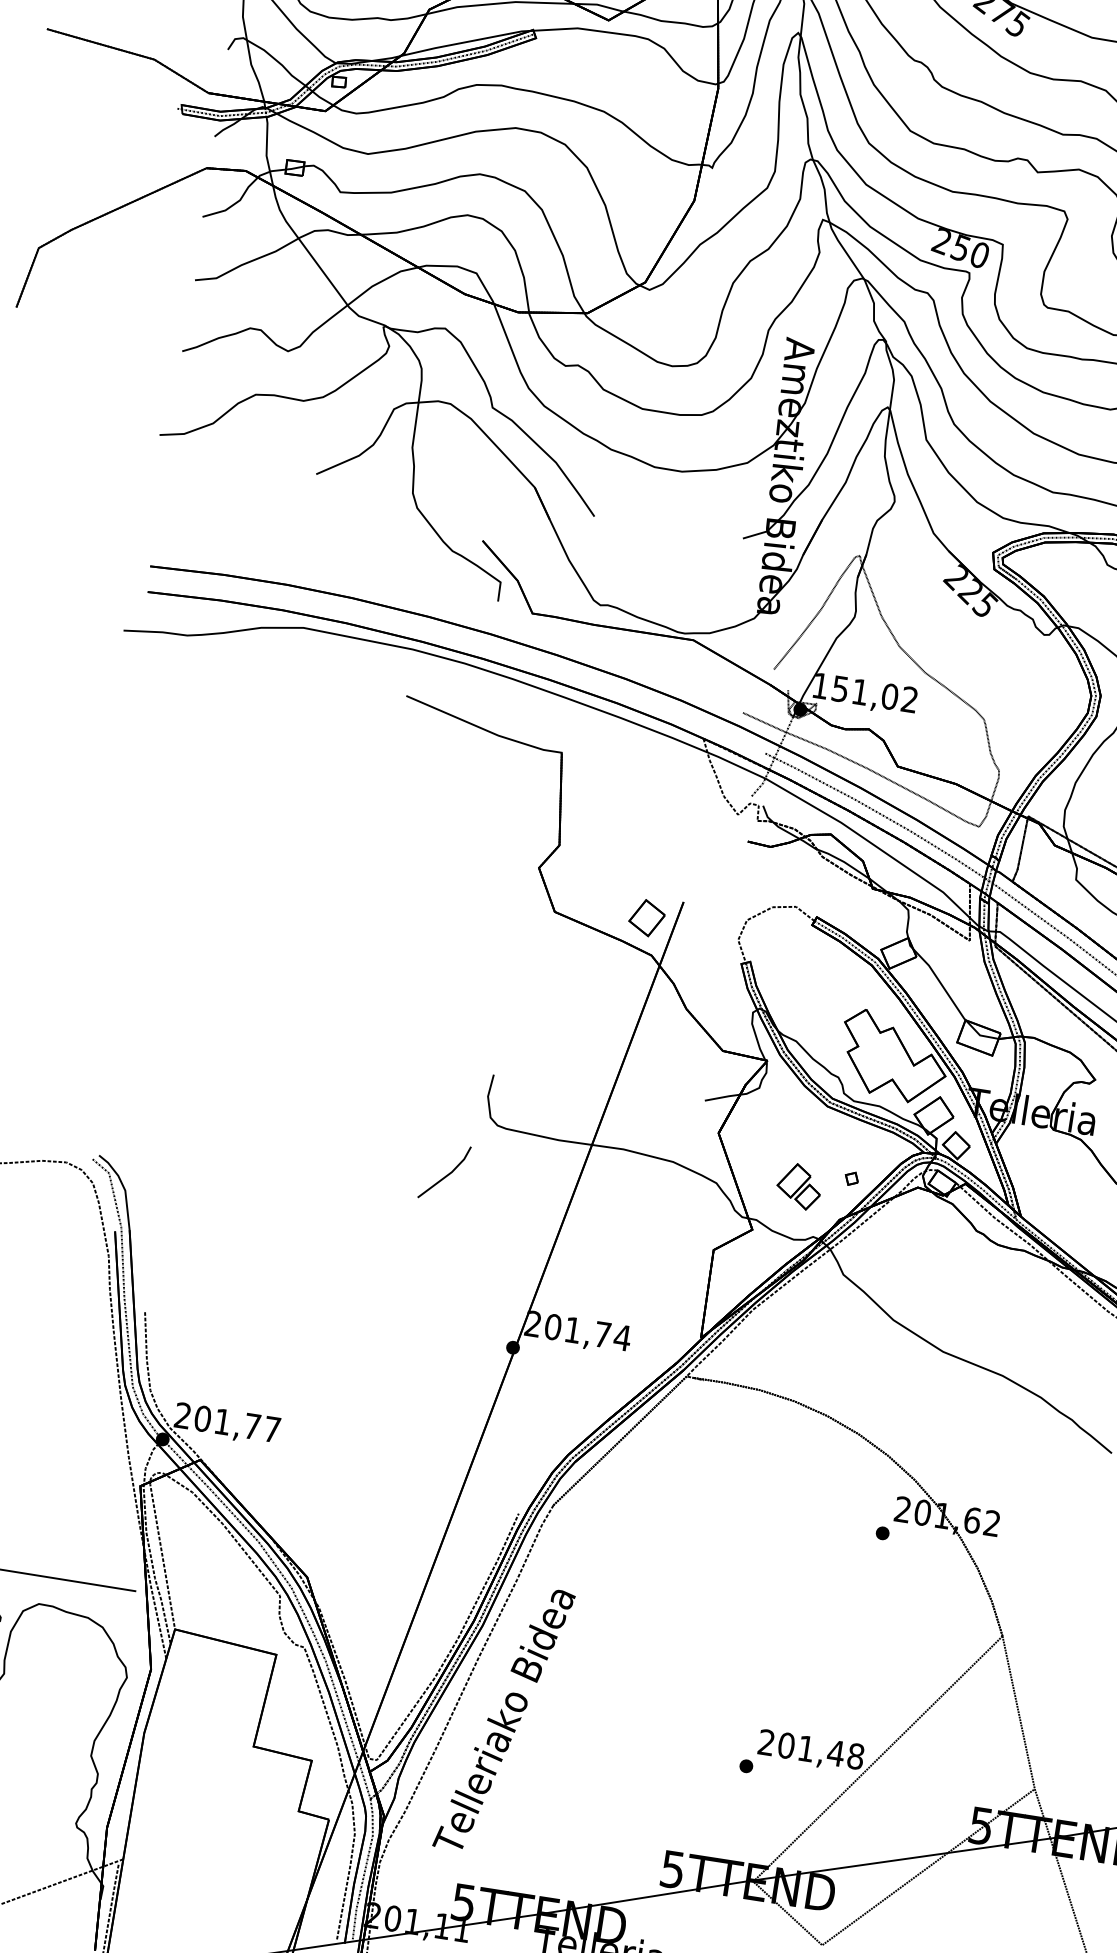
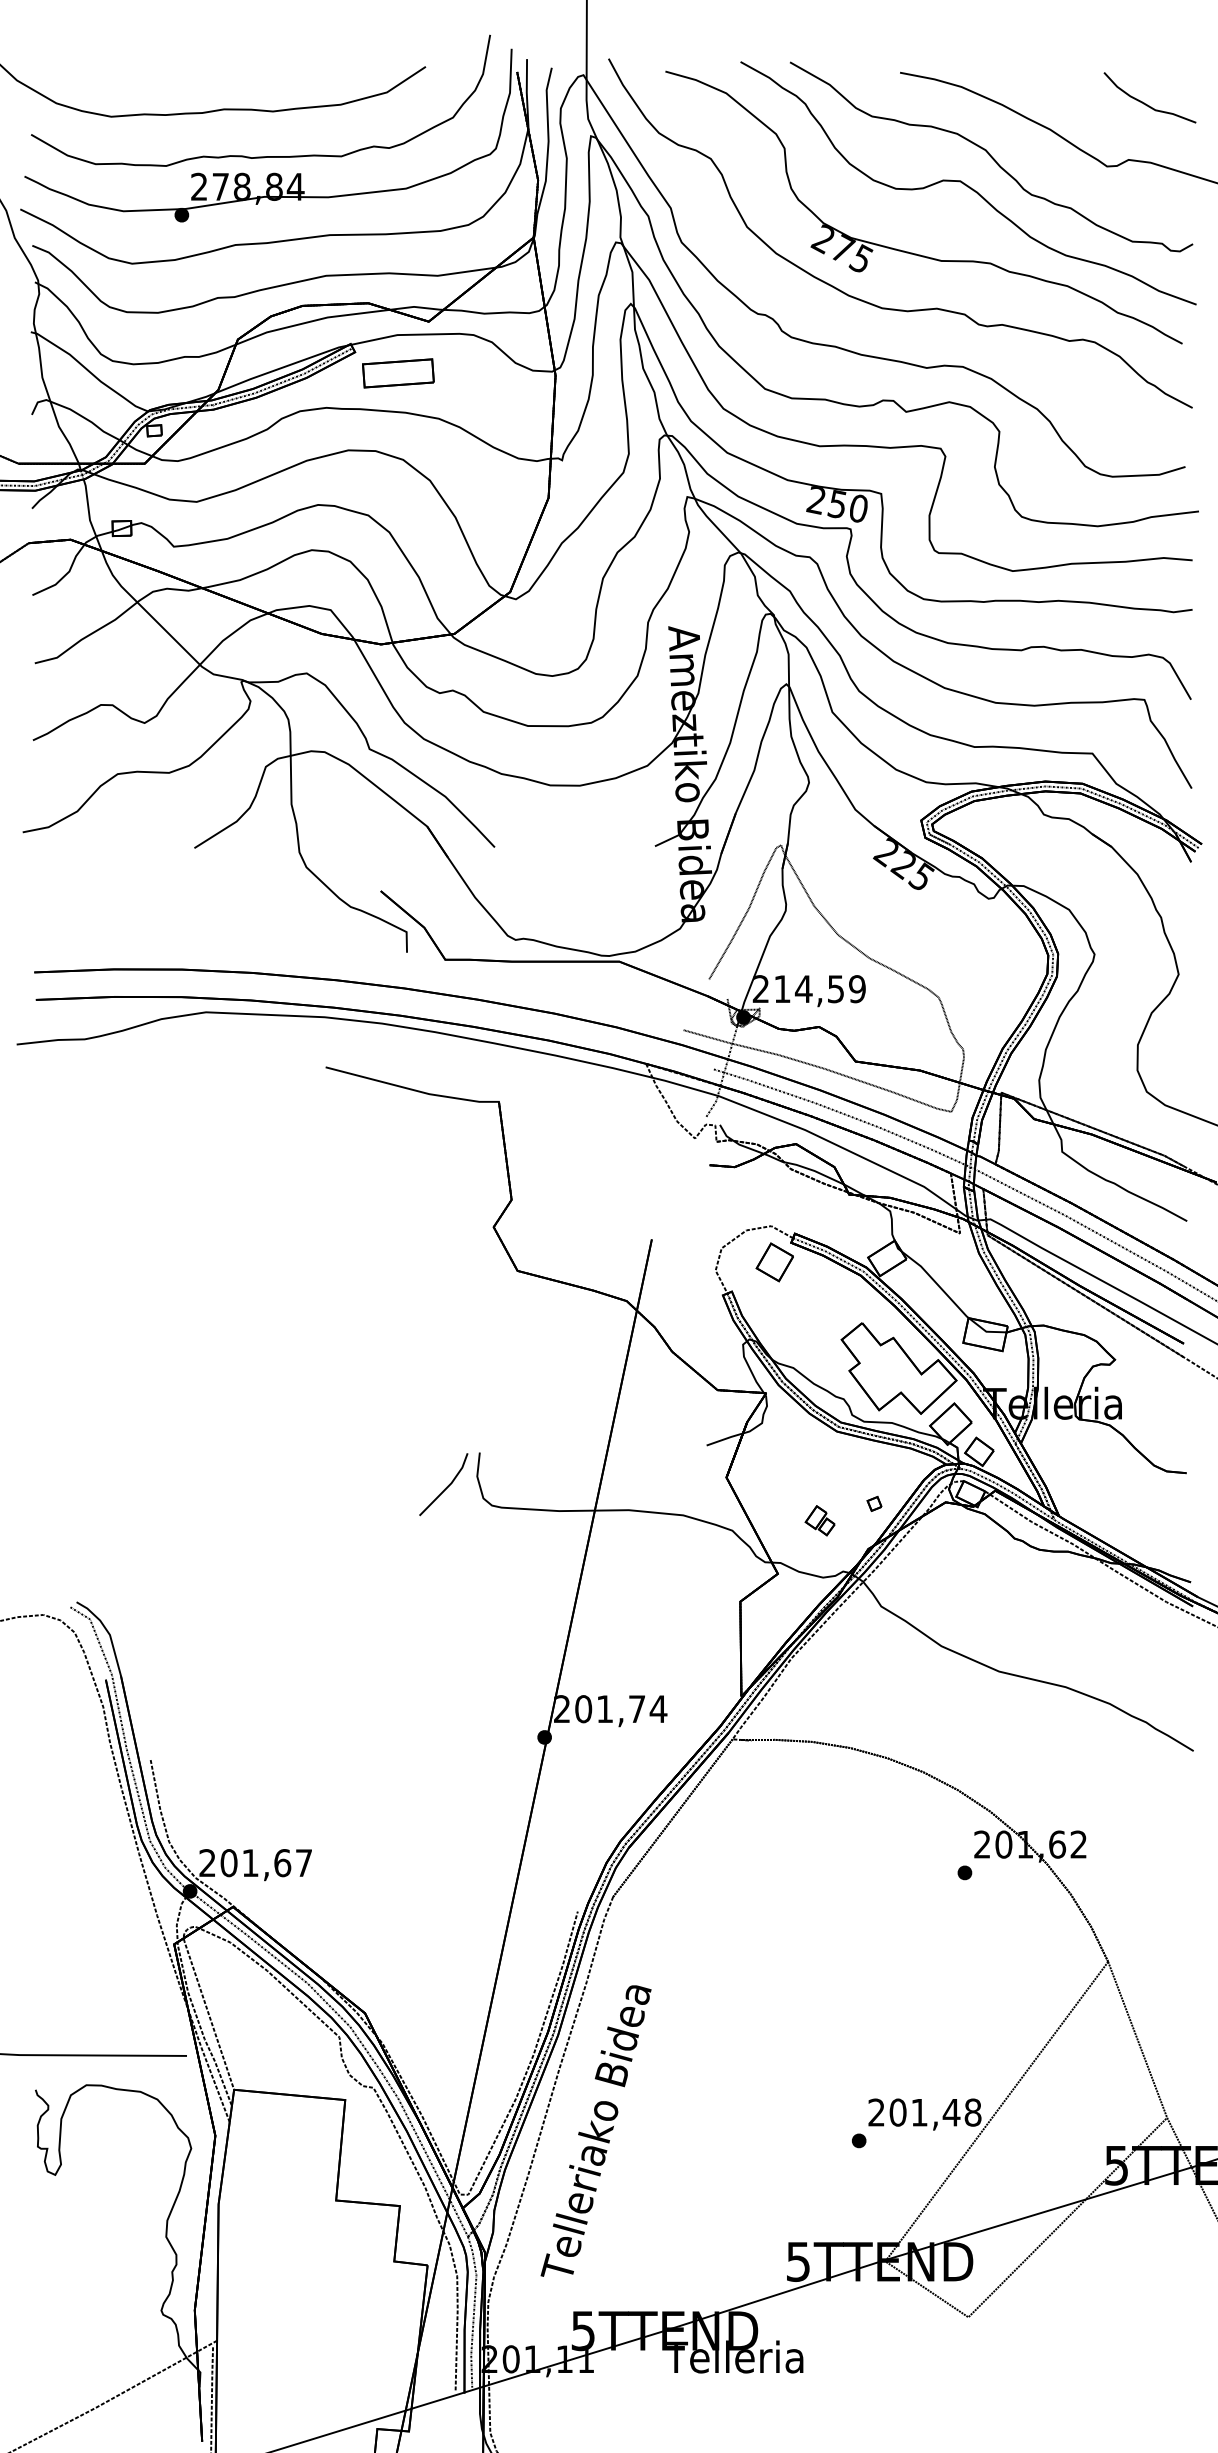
part: (573, 64) -> (398, 373), added
text: (864, 693) -> (808, 989), 151,02 -> 214,59
part: (646, 918) -> (774, 1262), moved
line: (446, 1174) -> (446, 1486), moved
part: (798, 1186) -> (819, 1520), size x0.62
text: (252, 1426) -> (282, 1863), 201,77 -> 201,67

